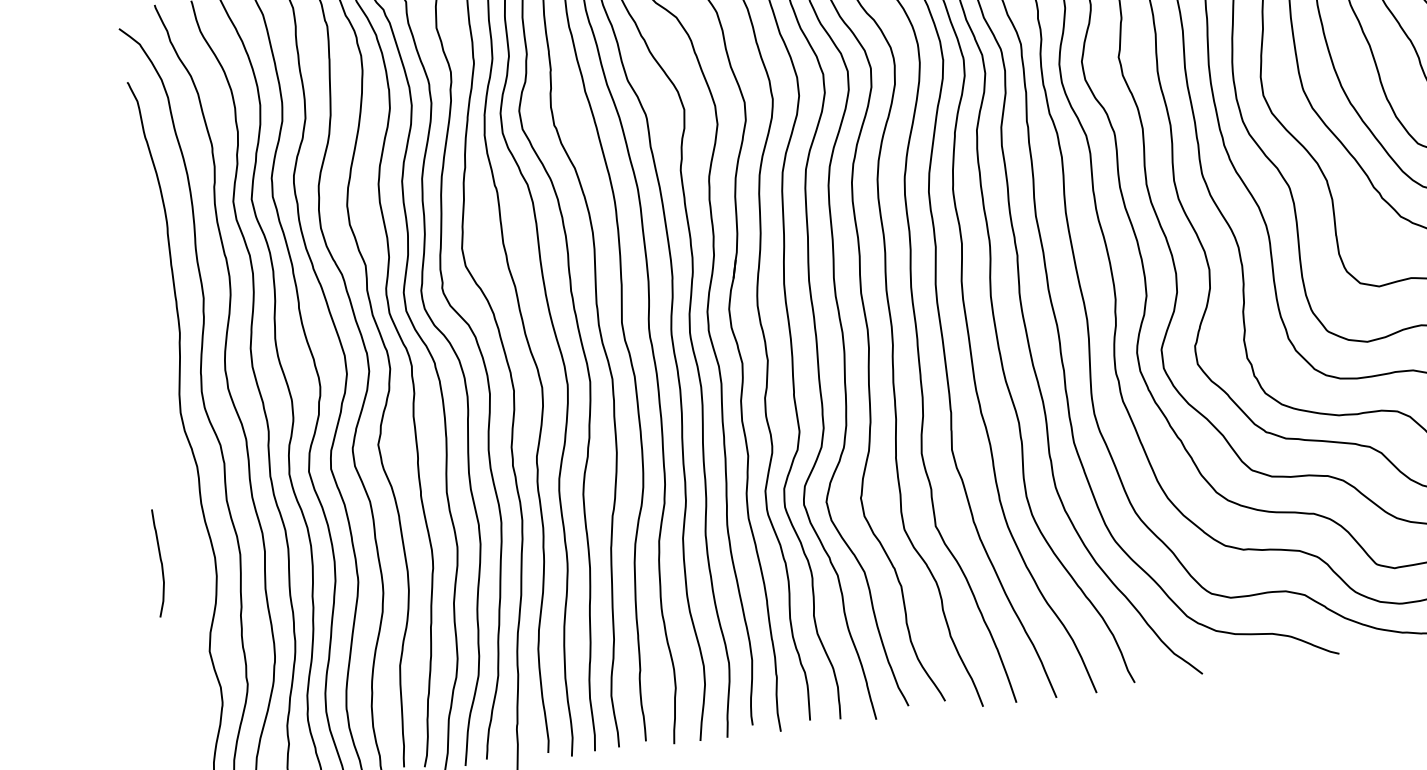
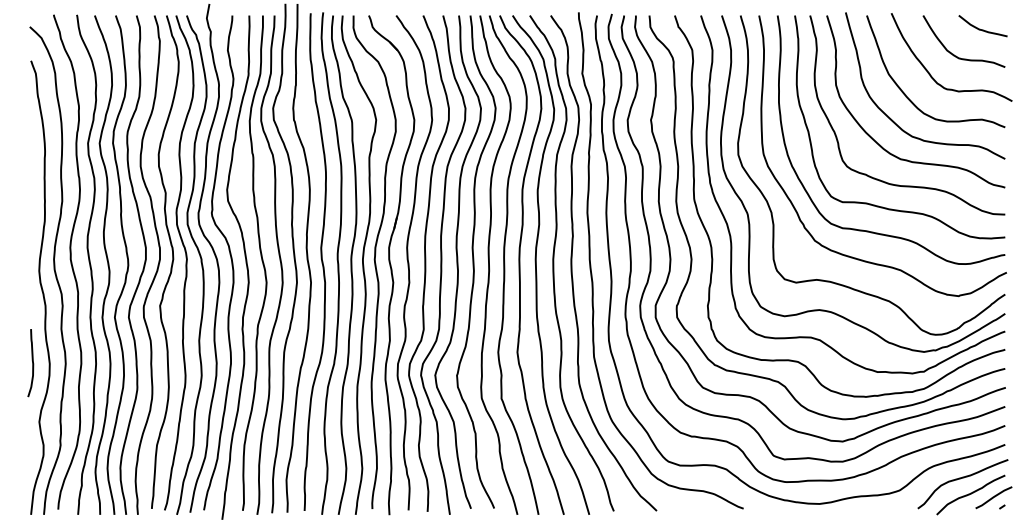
curve: (160, 563) -> (32, 363), moved

